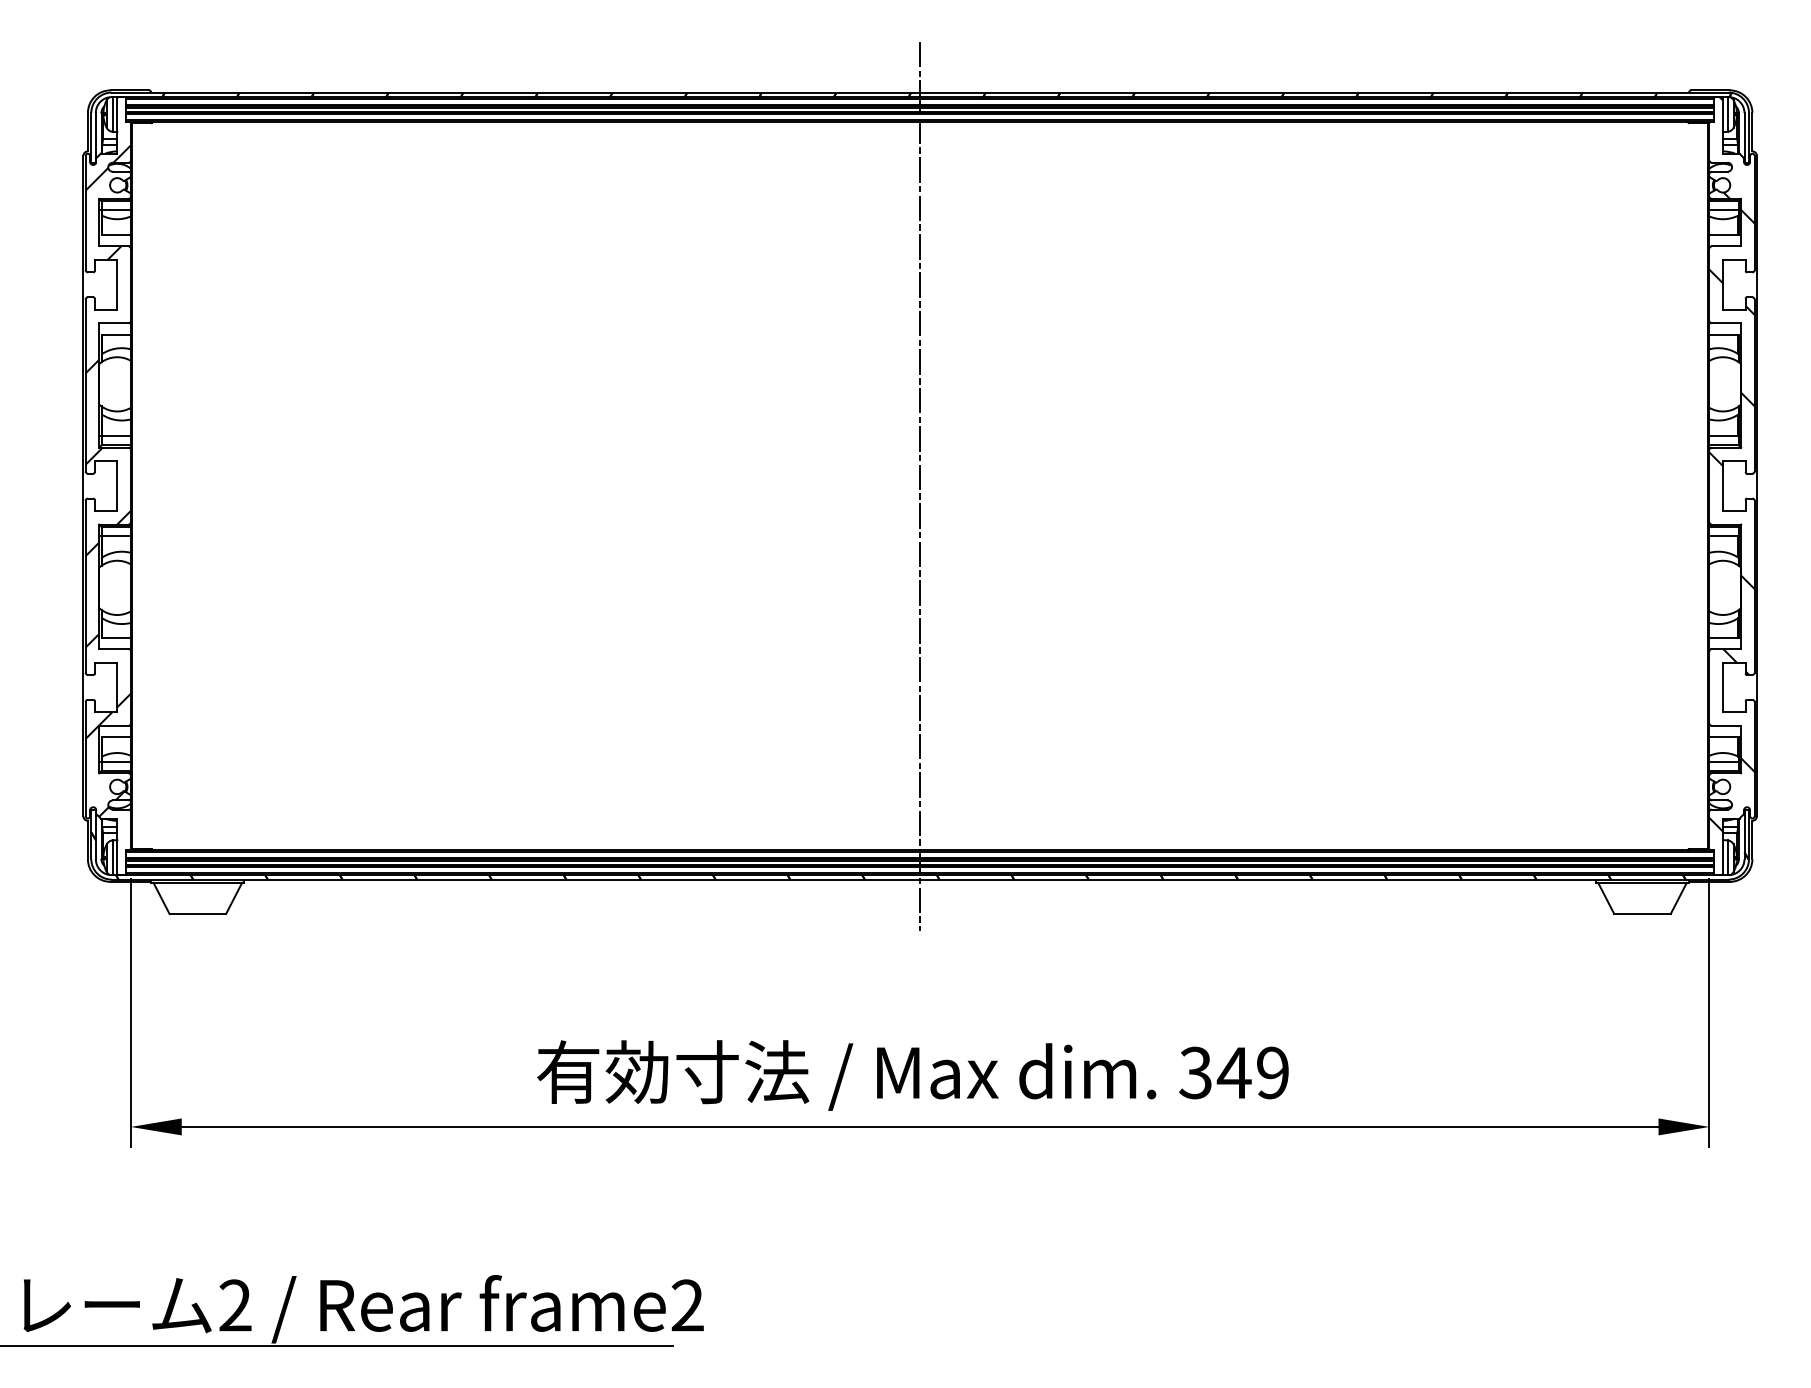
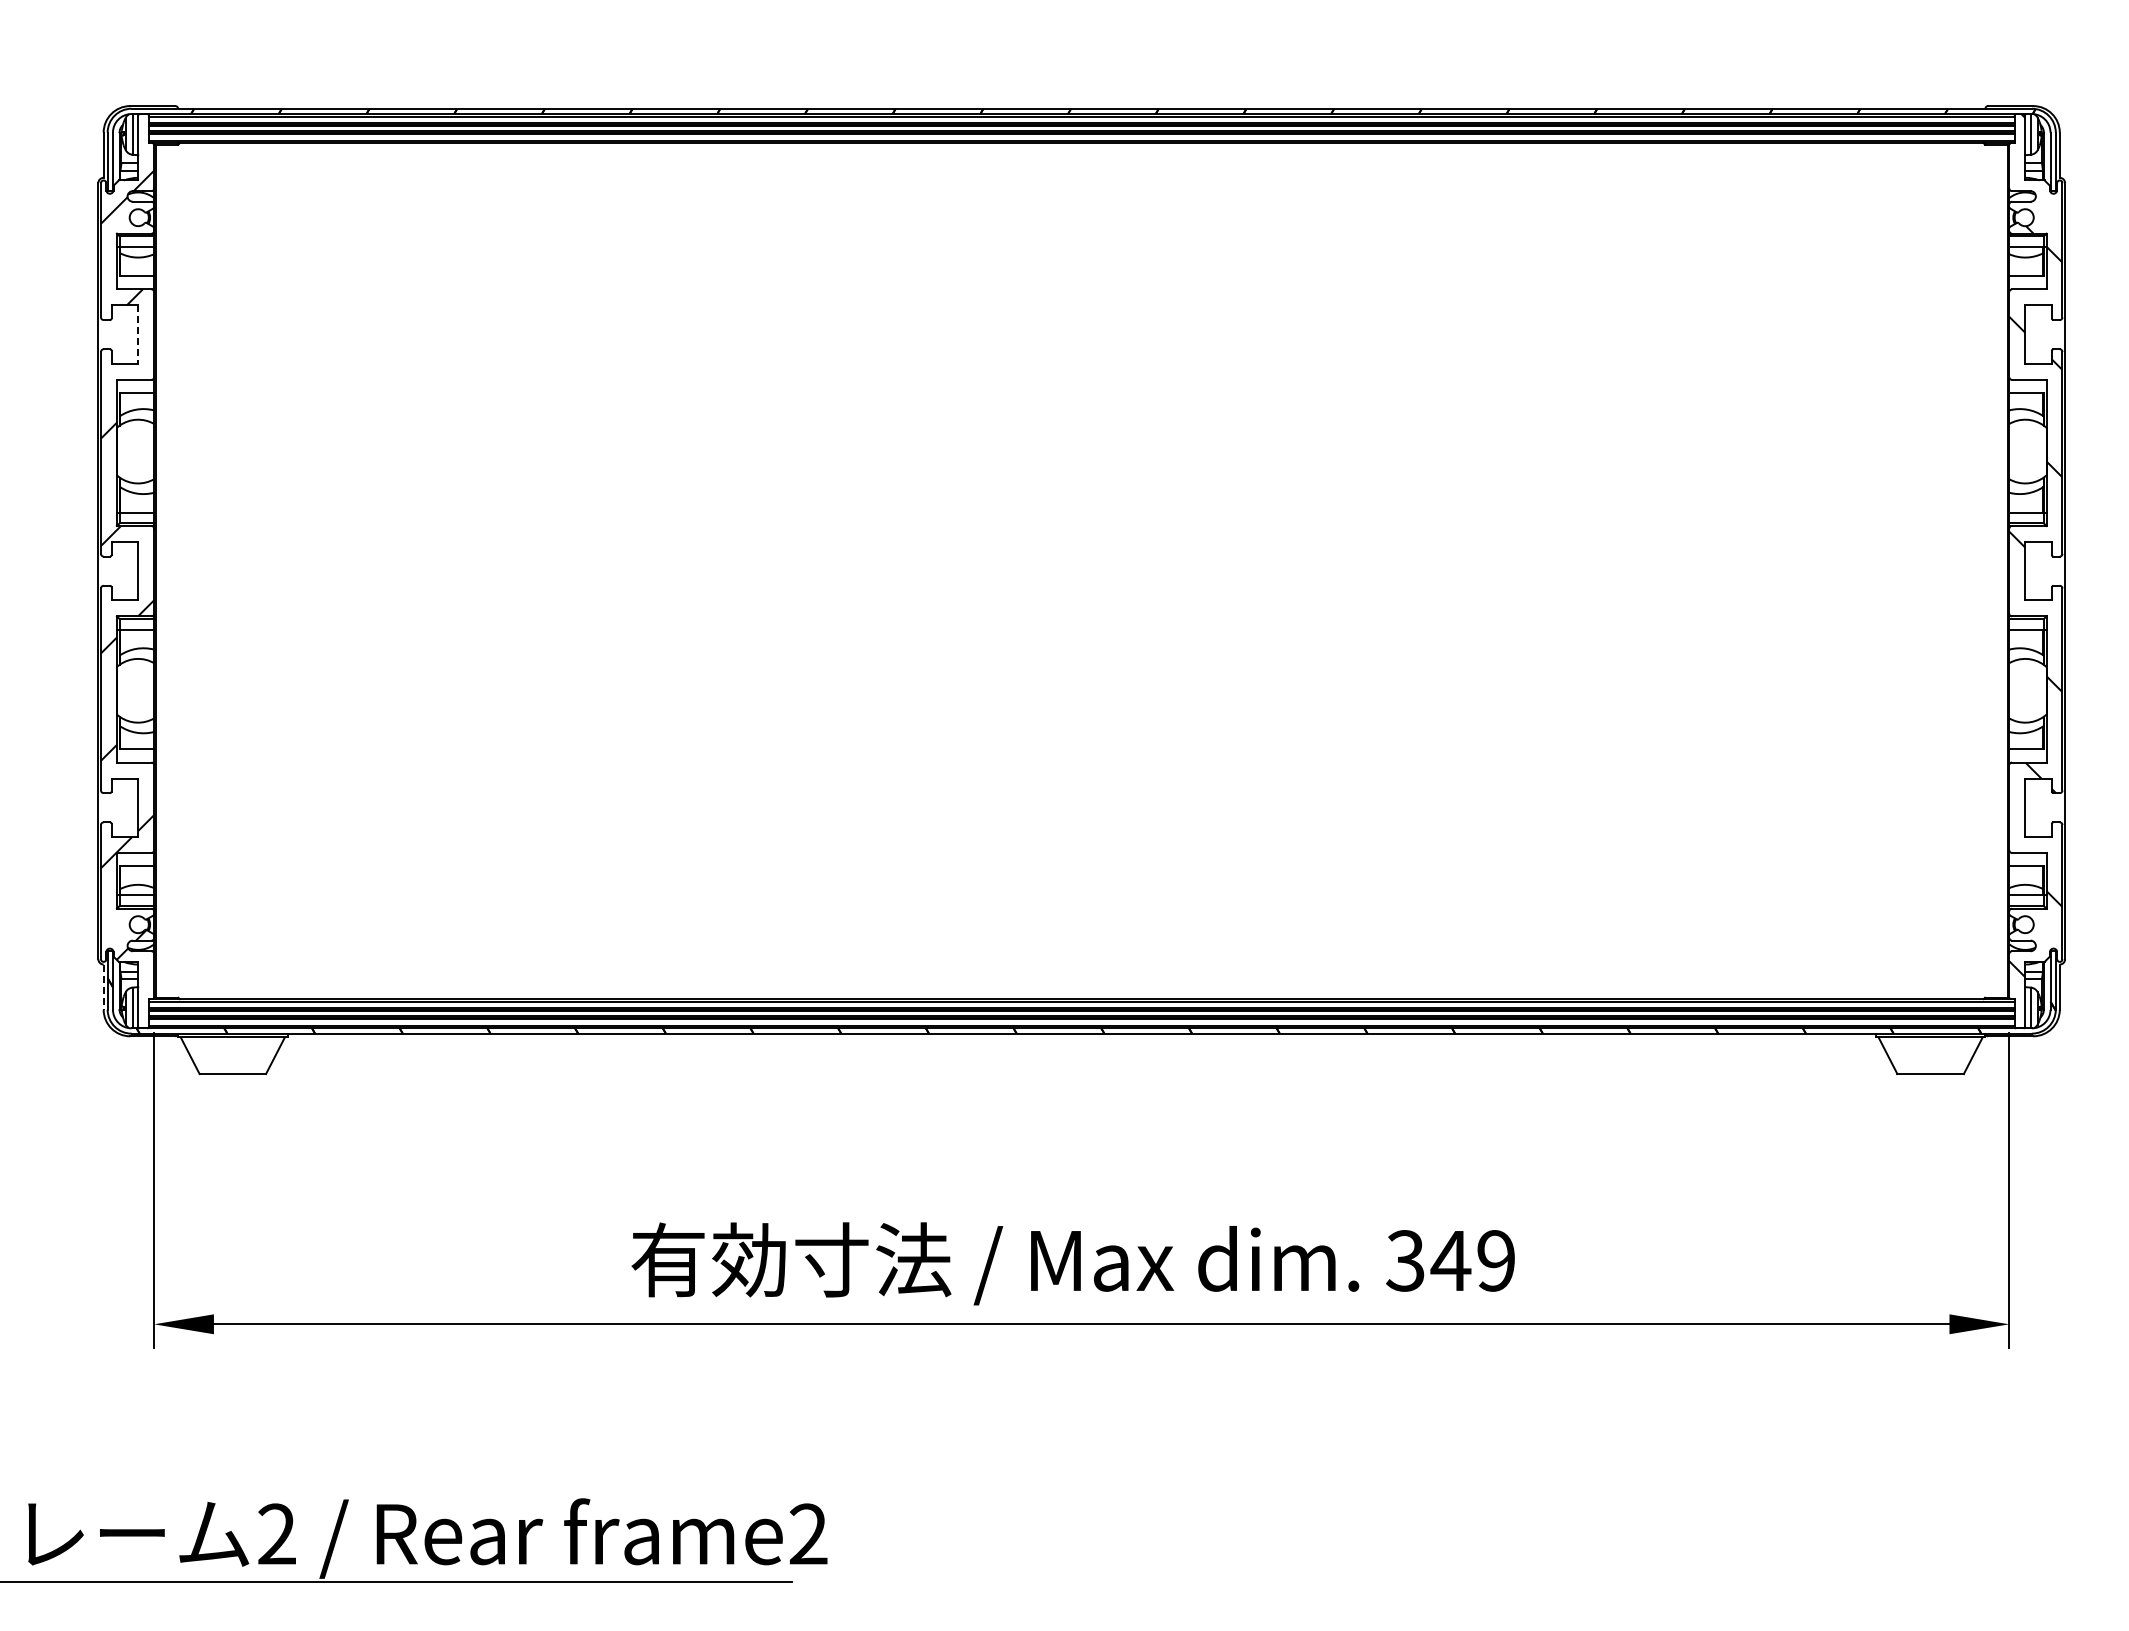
line: (117, 285) -> (138, 335), solid -> dashed
line: (919, 485) -> (1081, 570), removed
line: (87, 840) -> (103, 987), solid -> dashed

